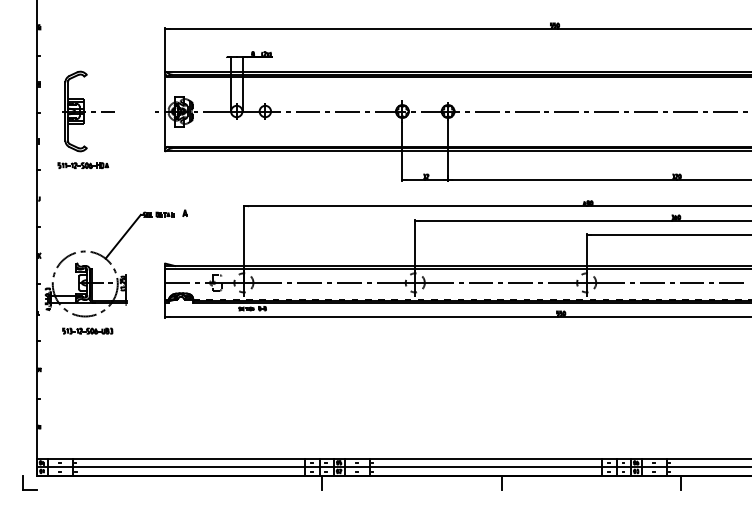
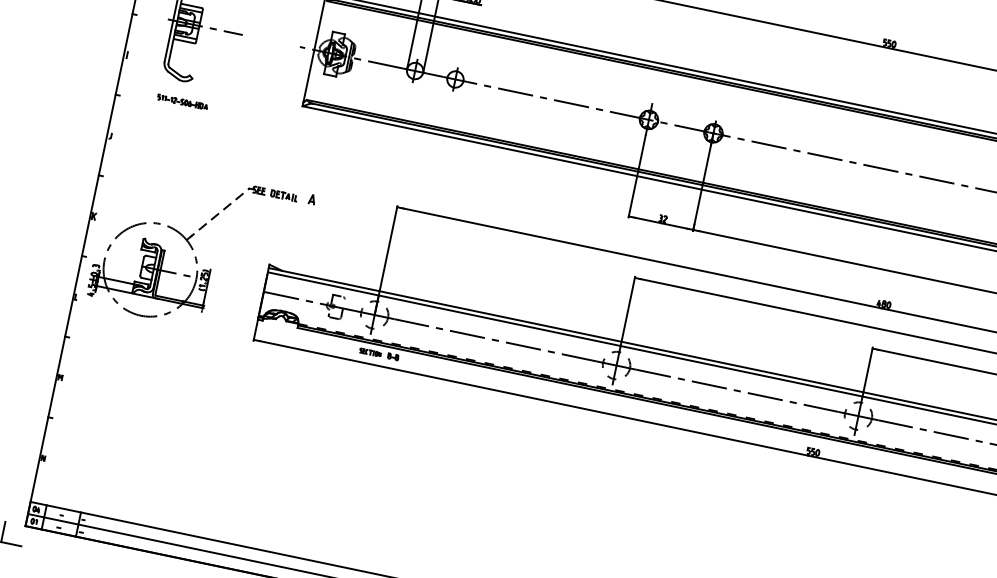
part: (83, 165) -> (182, 102), size x0.7
line: (123, 236) -> (218, 214), solid -> dashed
part: (87, 330) -> (139, 336), removed

